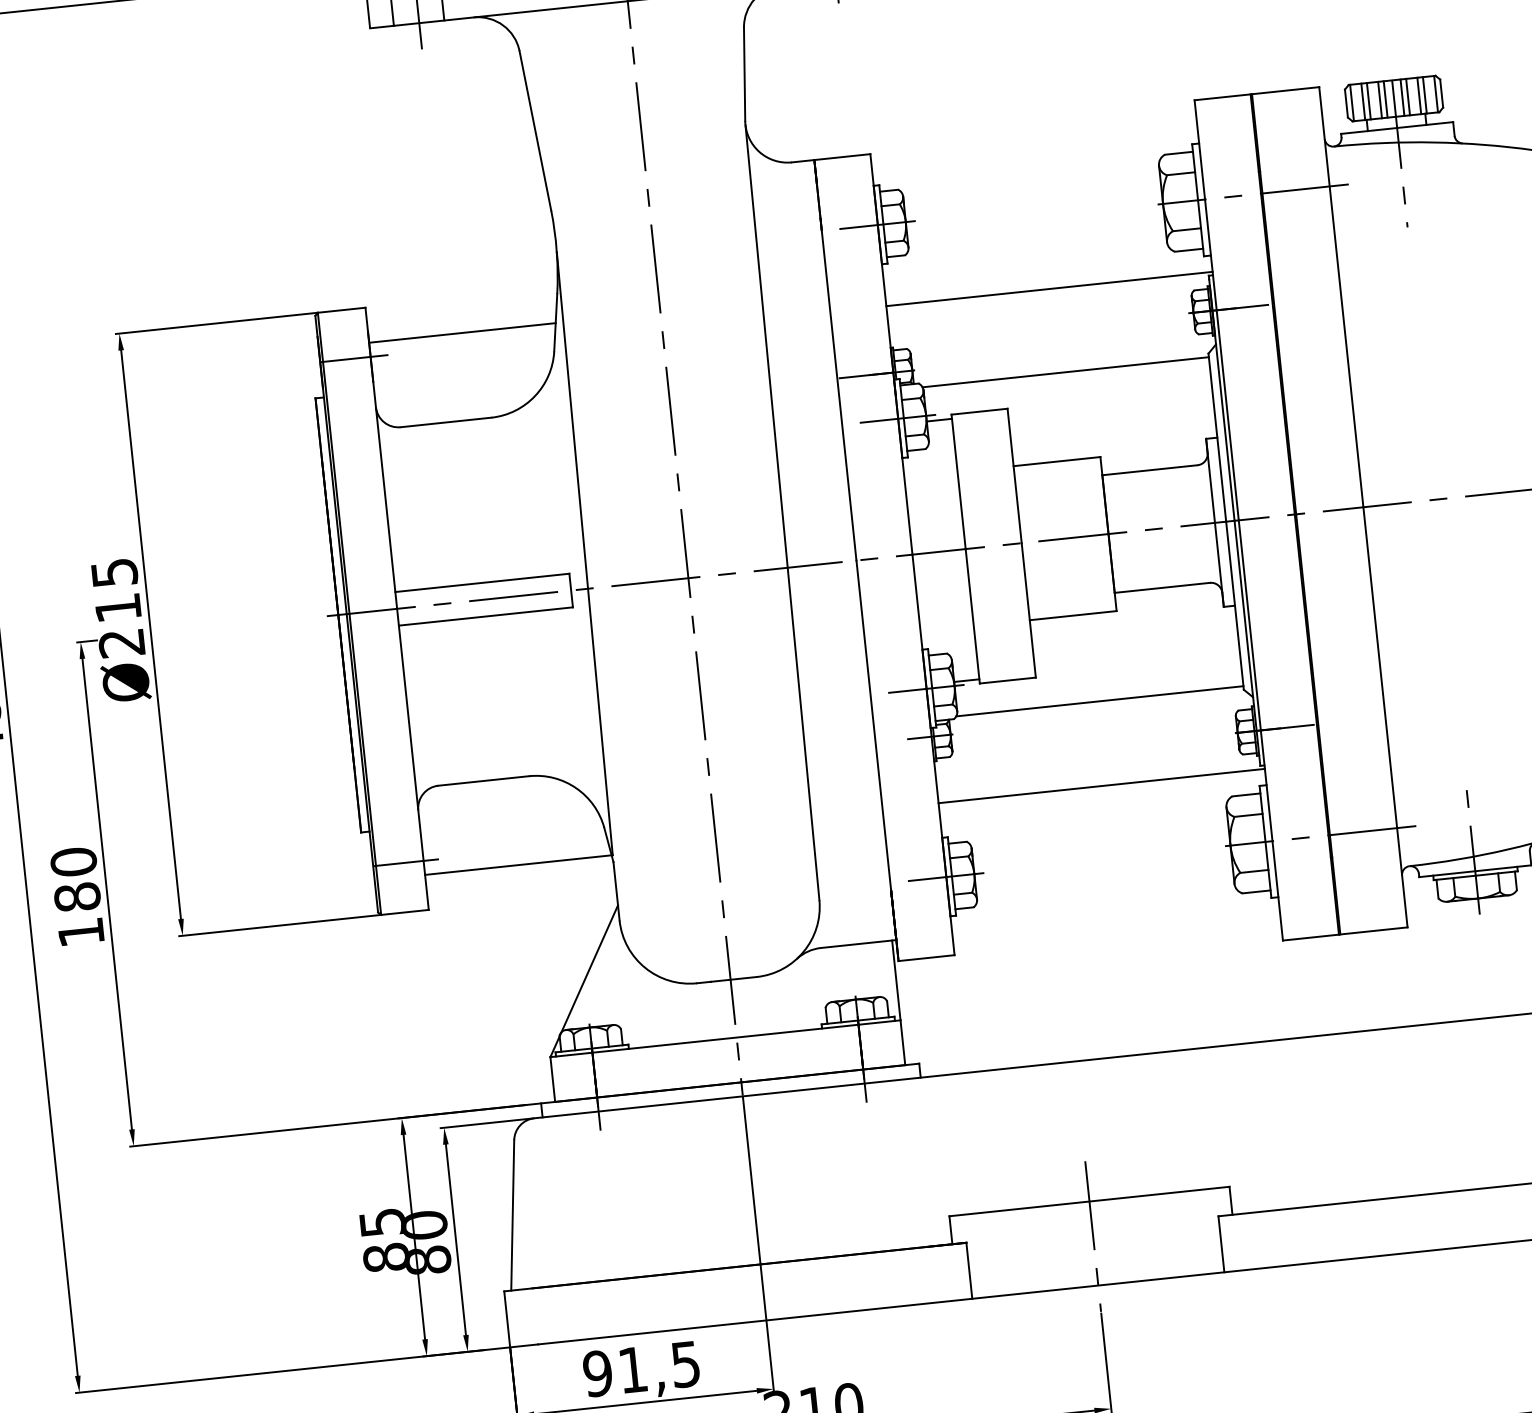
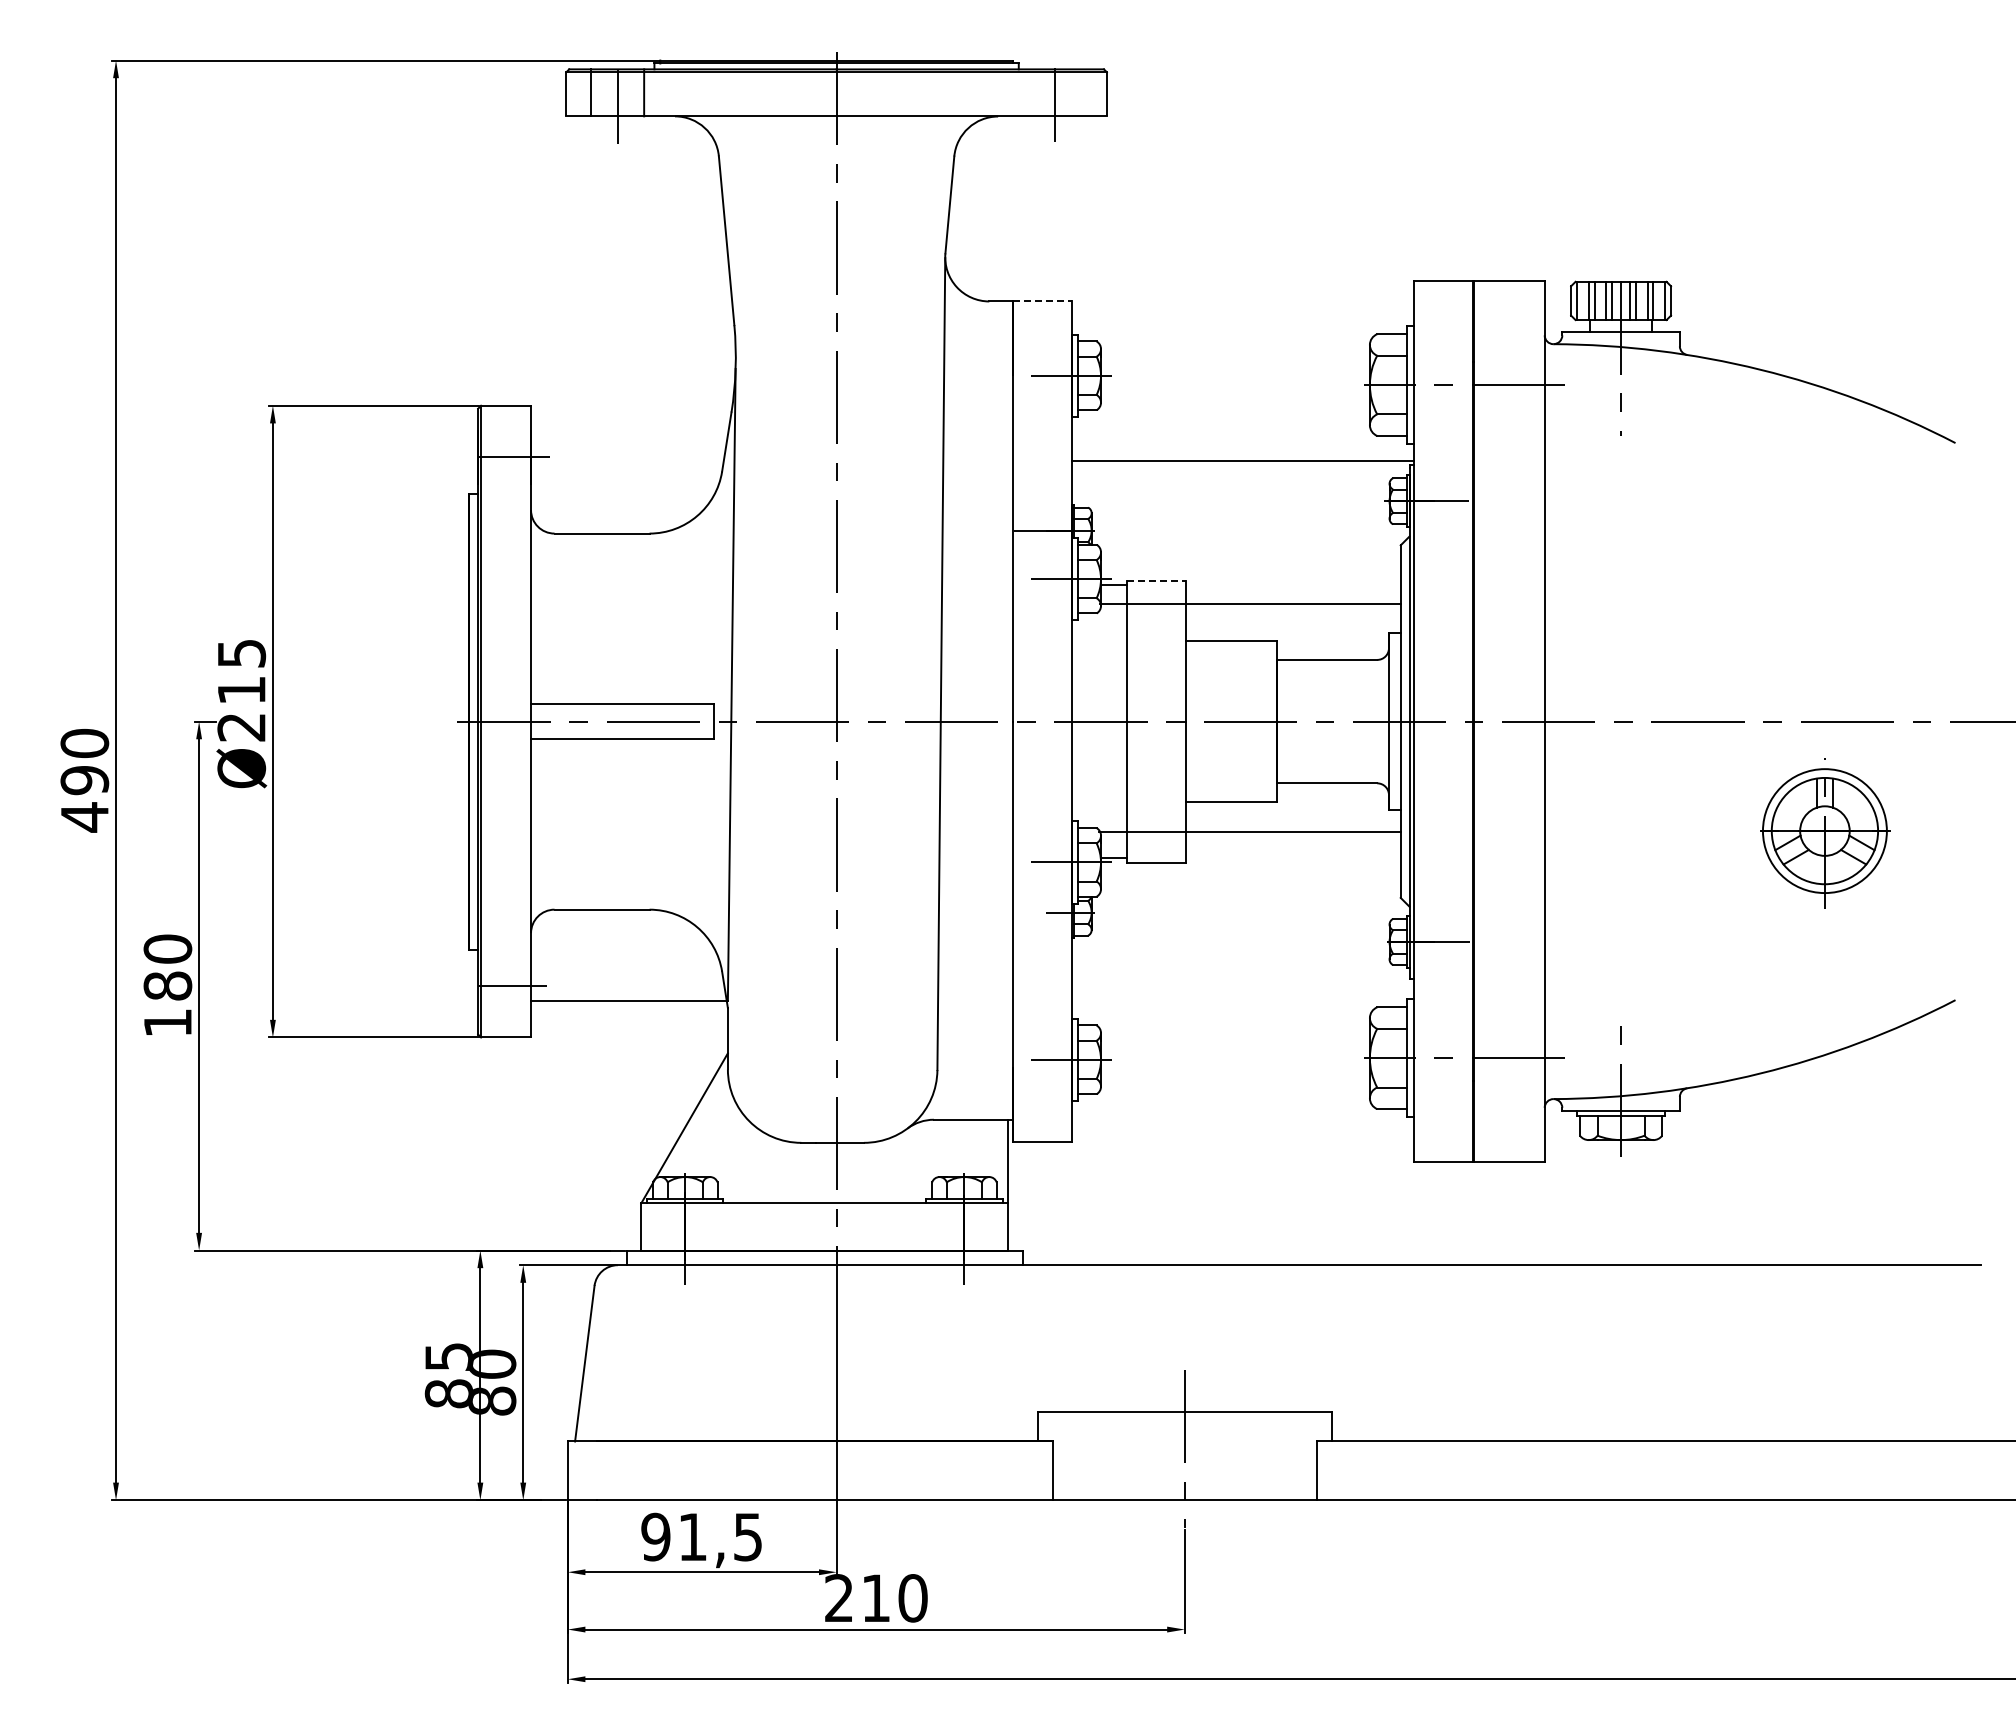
line: (842, 157) -> (1042, 301), solid -> dashed
line: (462, 332) -> (628, 442), removed
line: (1065, 372) -> (1250, 604), moved
line: (980, 411) -> (1157, 580), solid -> dashed
line: (1099, 701) -> (1249, 832), moved
line: (1101, 786) -> (1242, 982), removed

